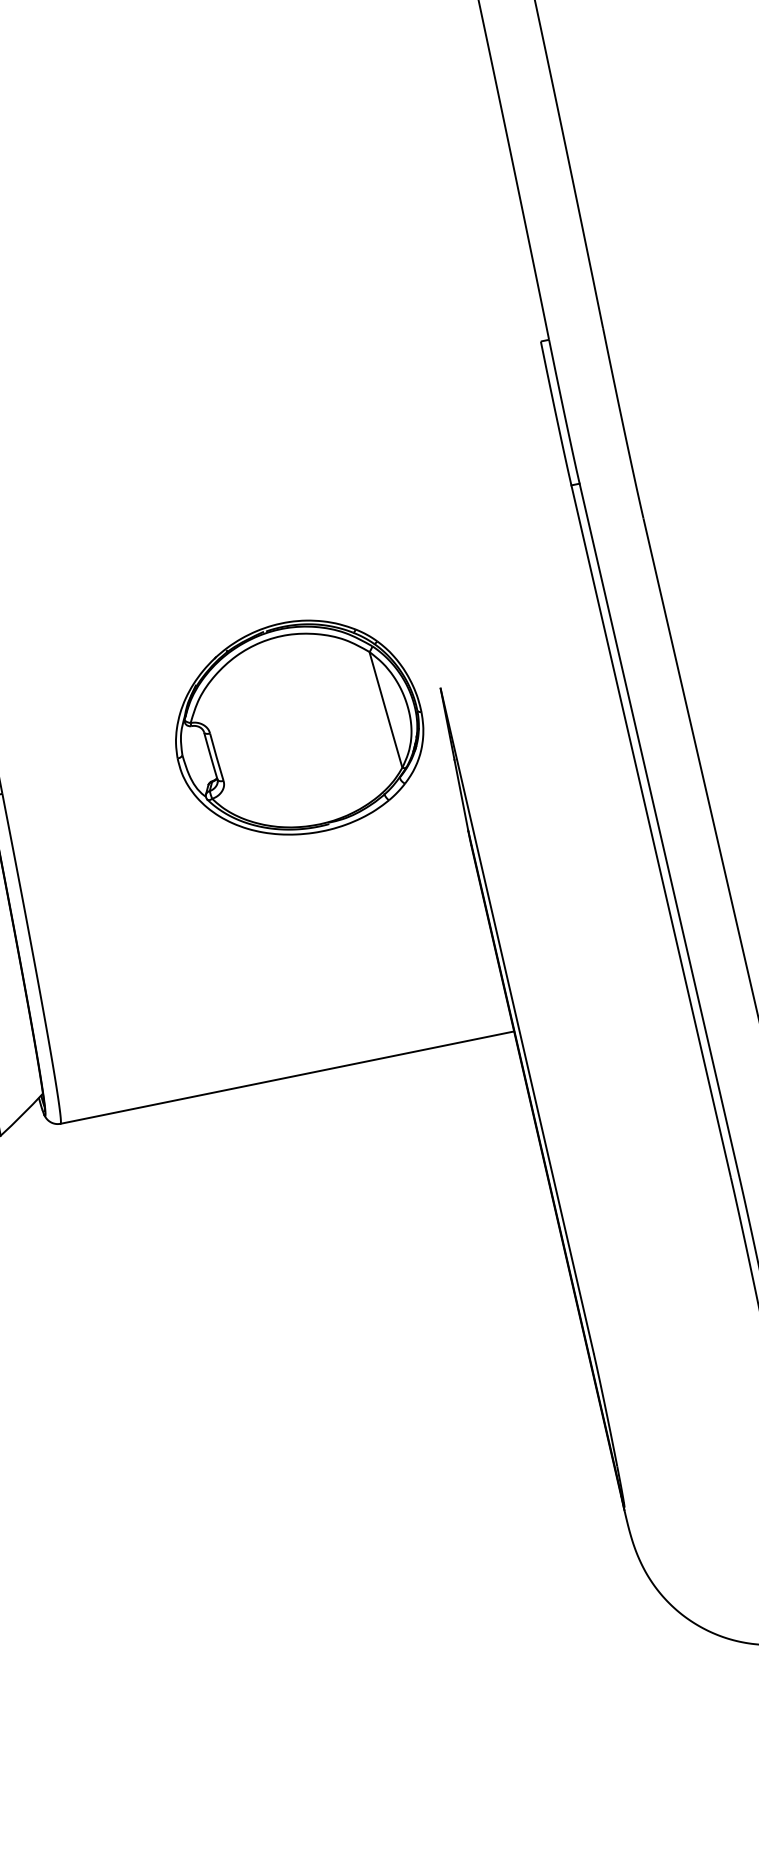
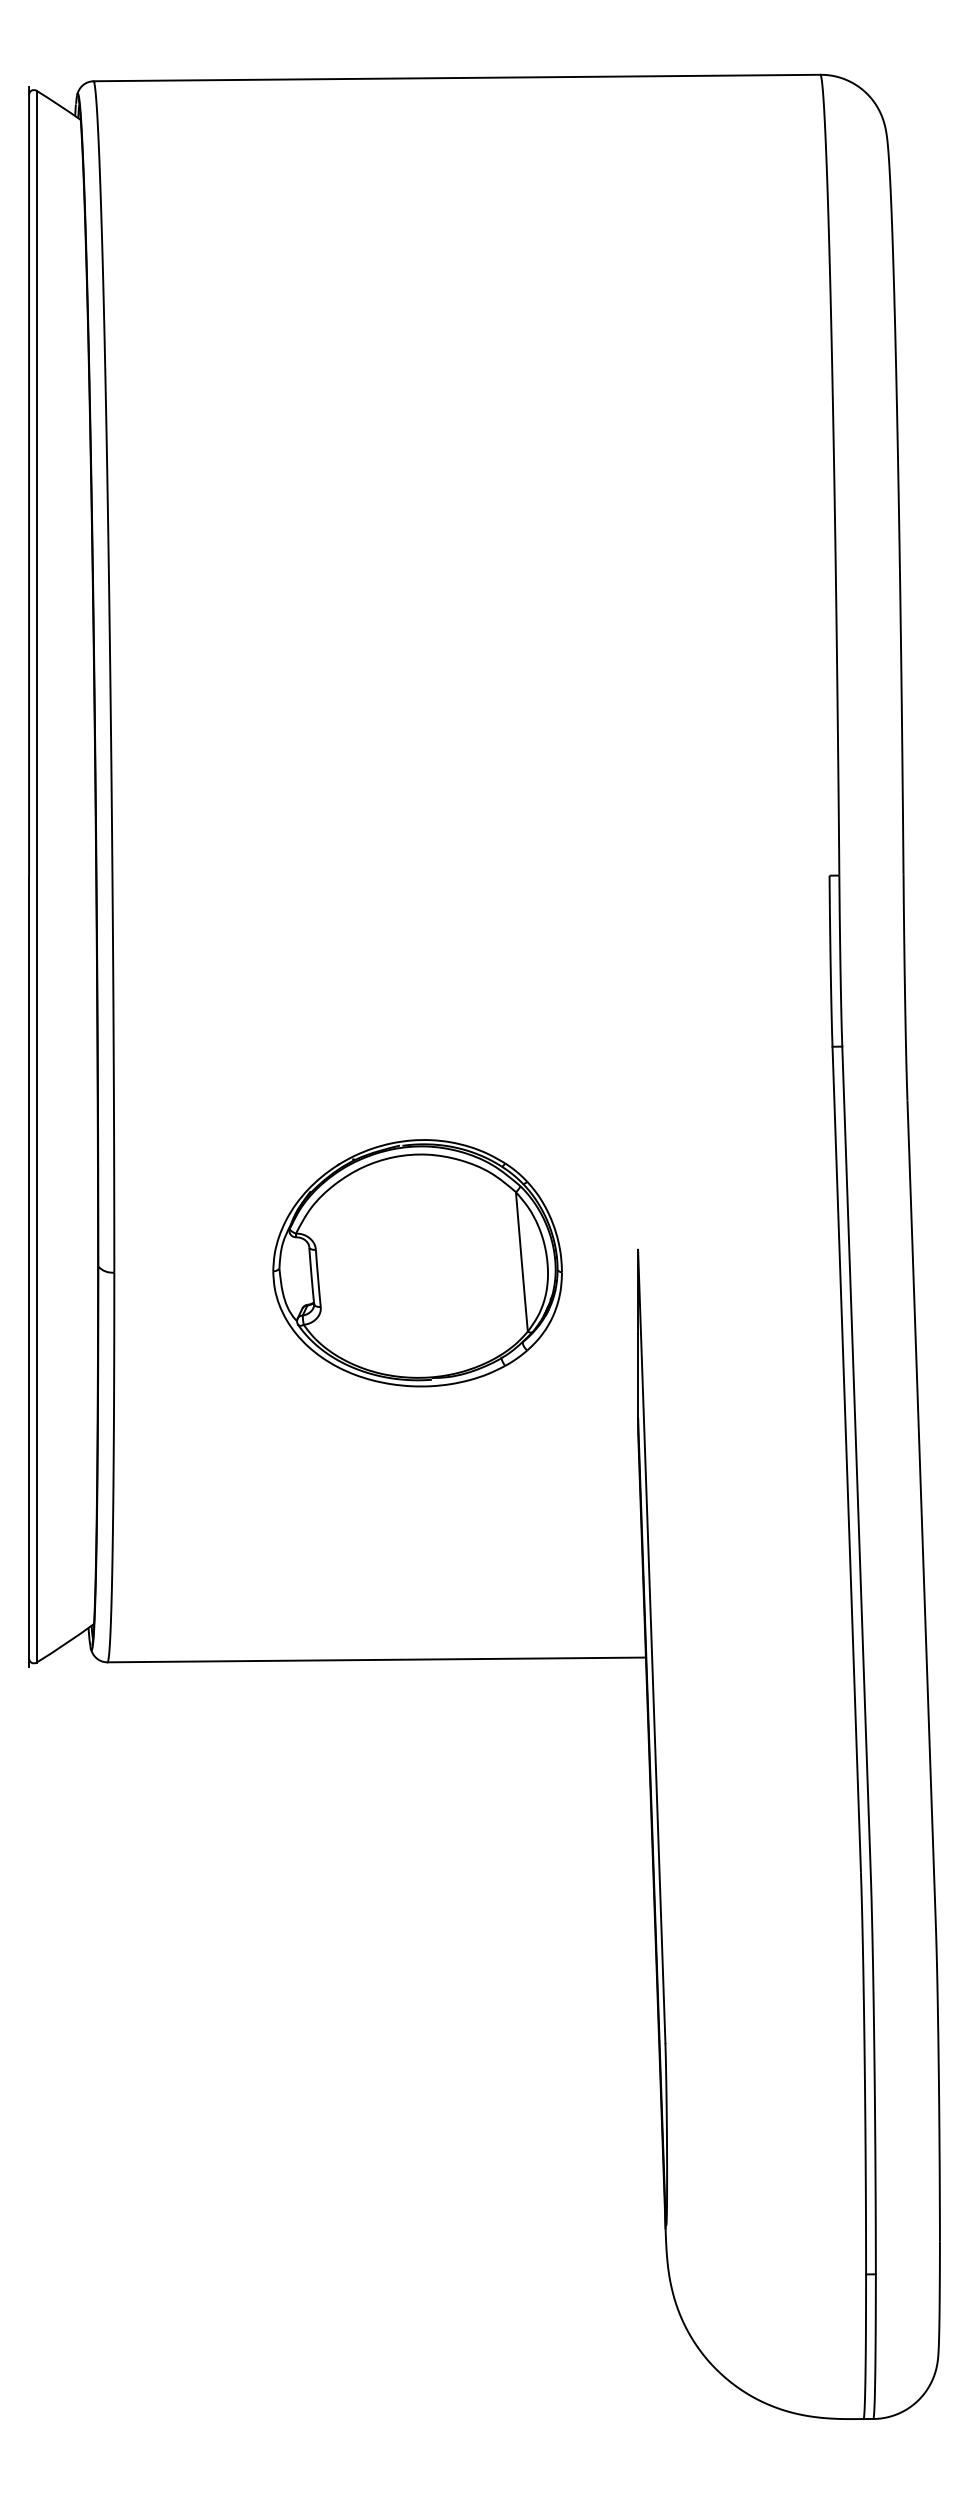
part: (298, 728) -> (417, 1263), moved

